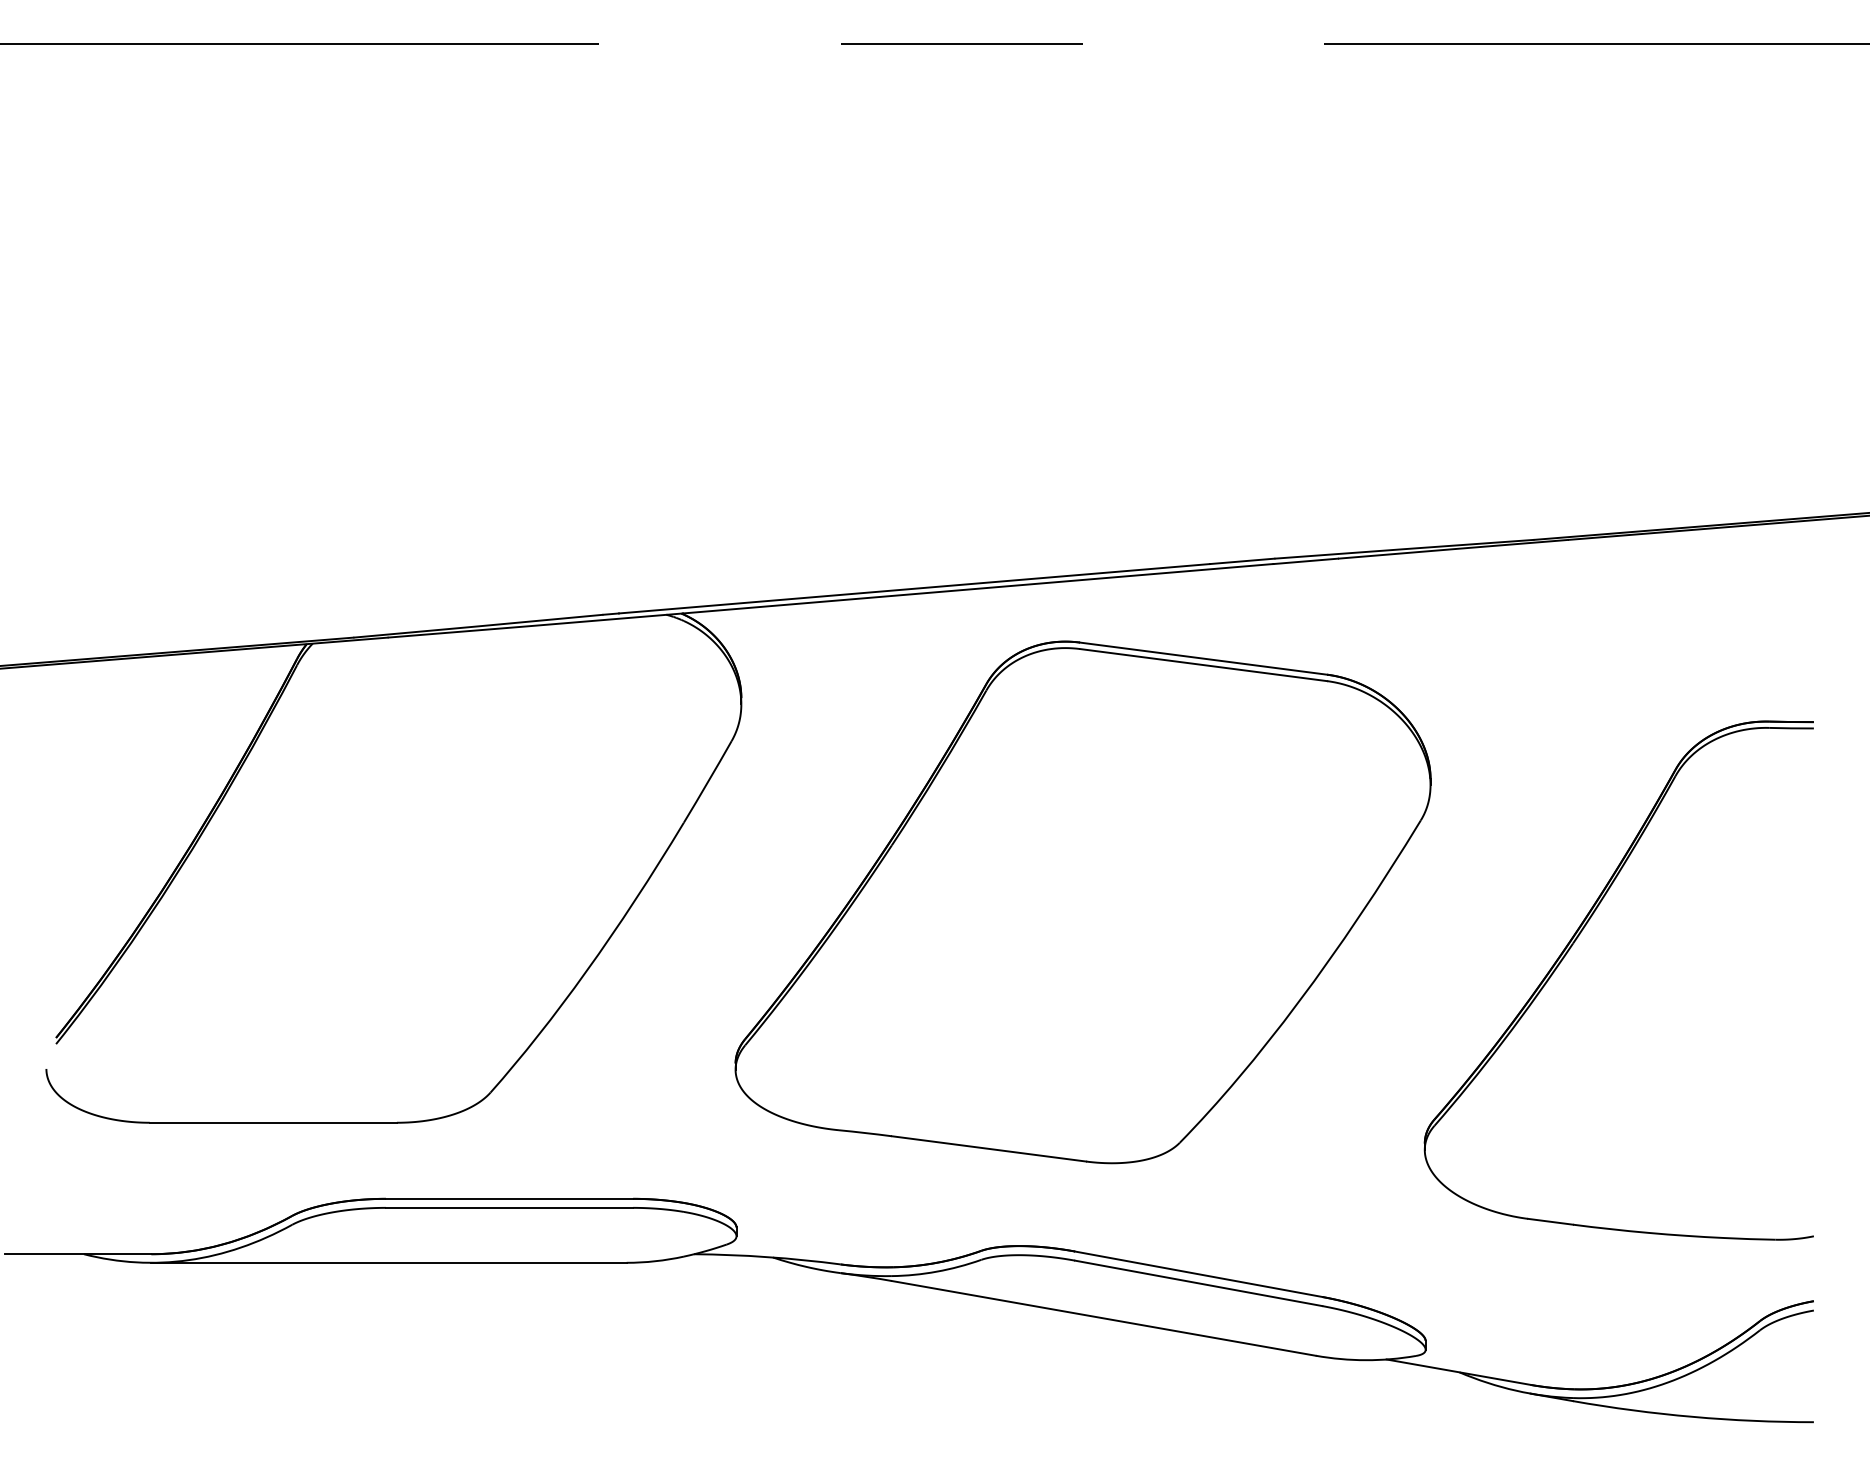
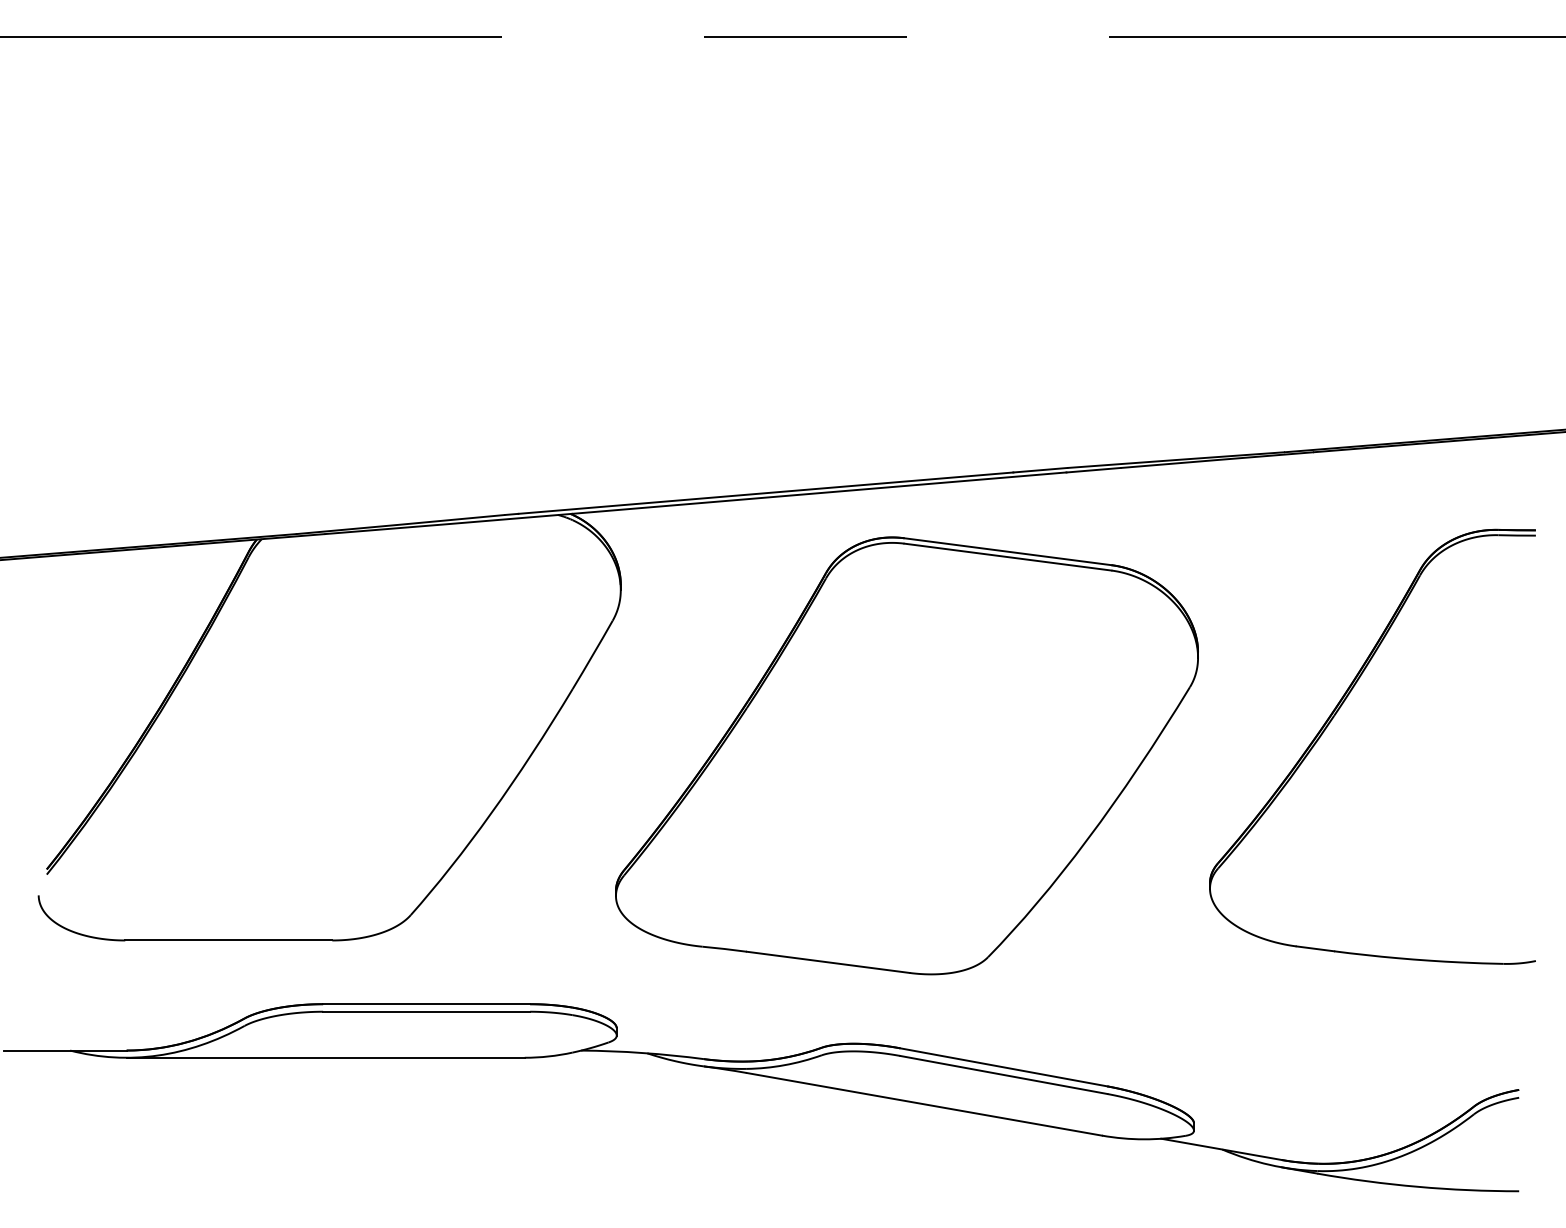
part: (1570, 949) -> (1332, 720), moved

